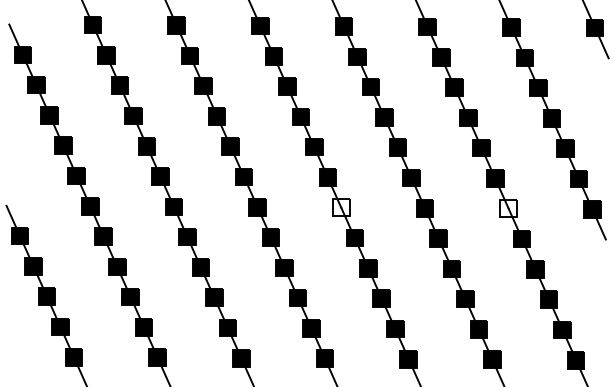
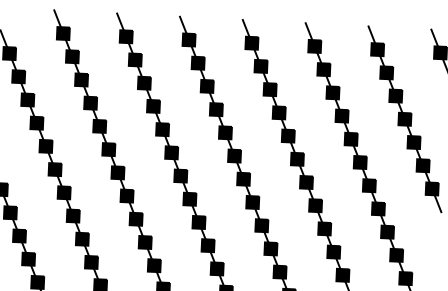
fill: (341, 207) -> (243, 179), added
fill: (508, 208) -> (369, 185), added

